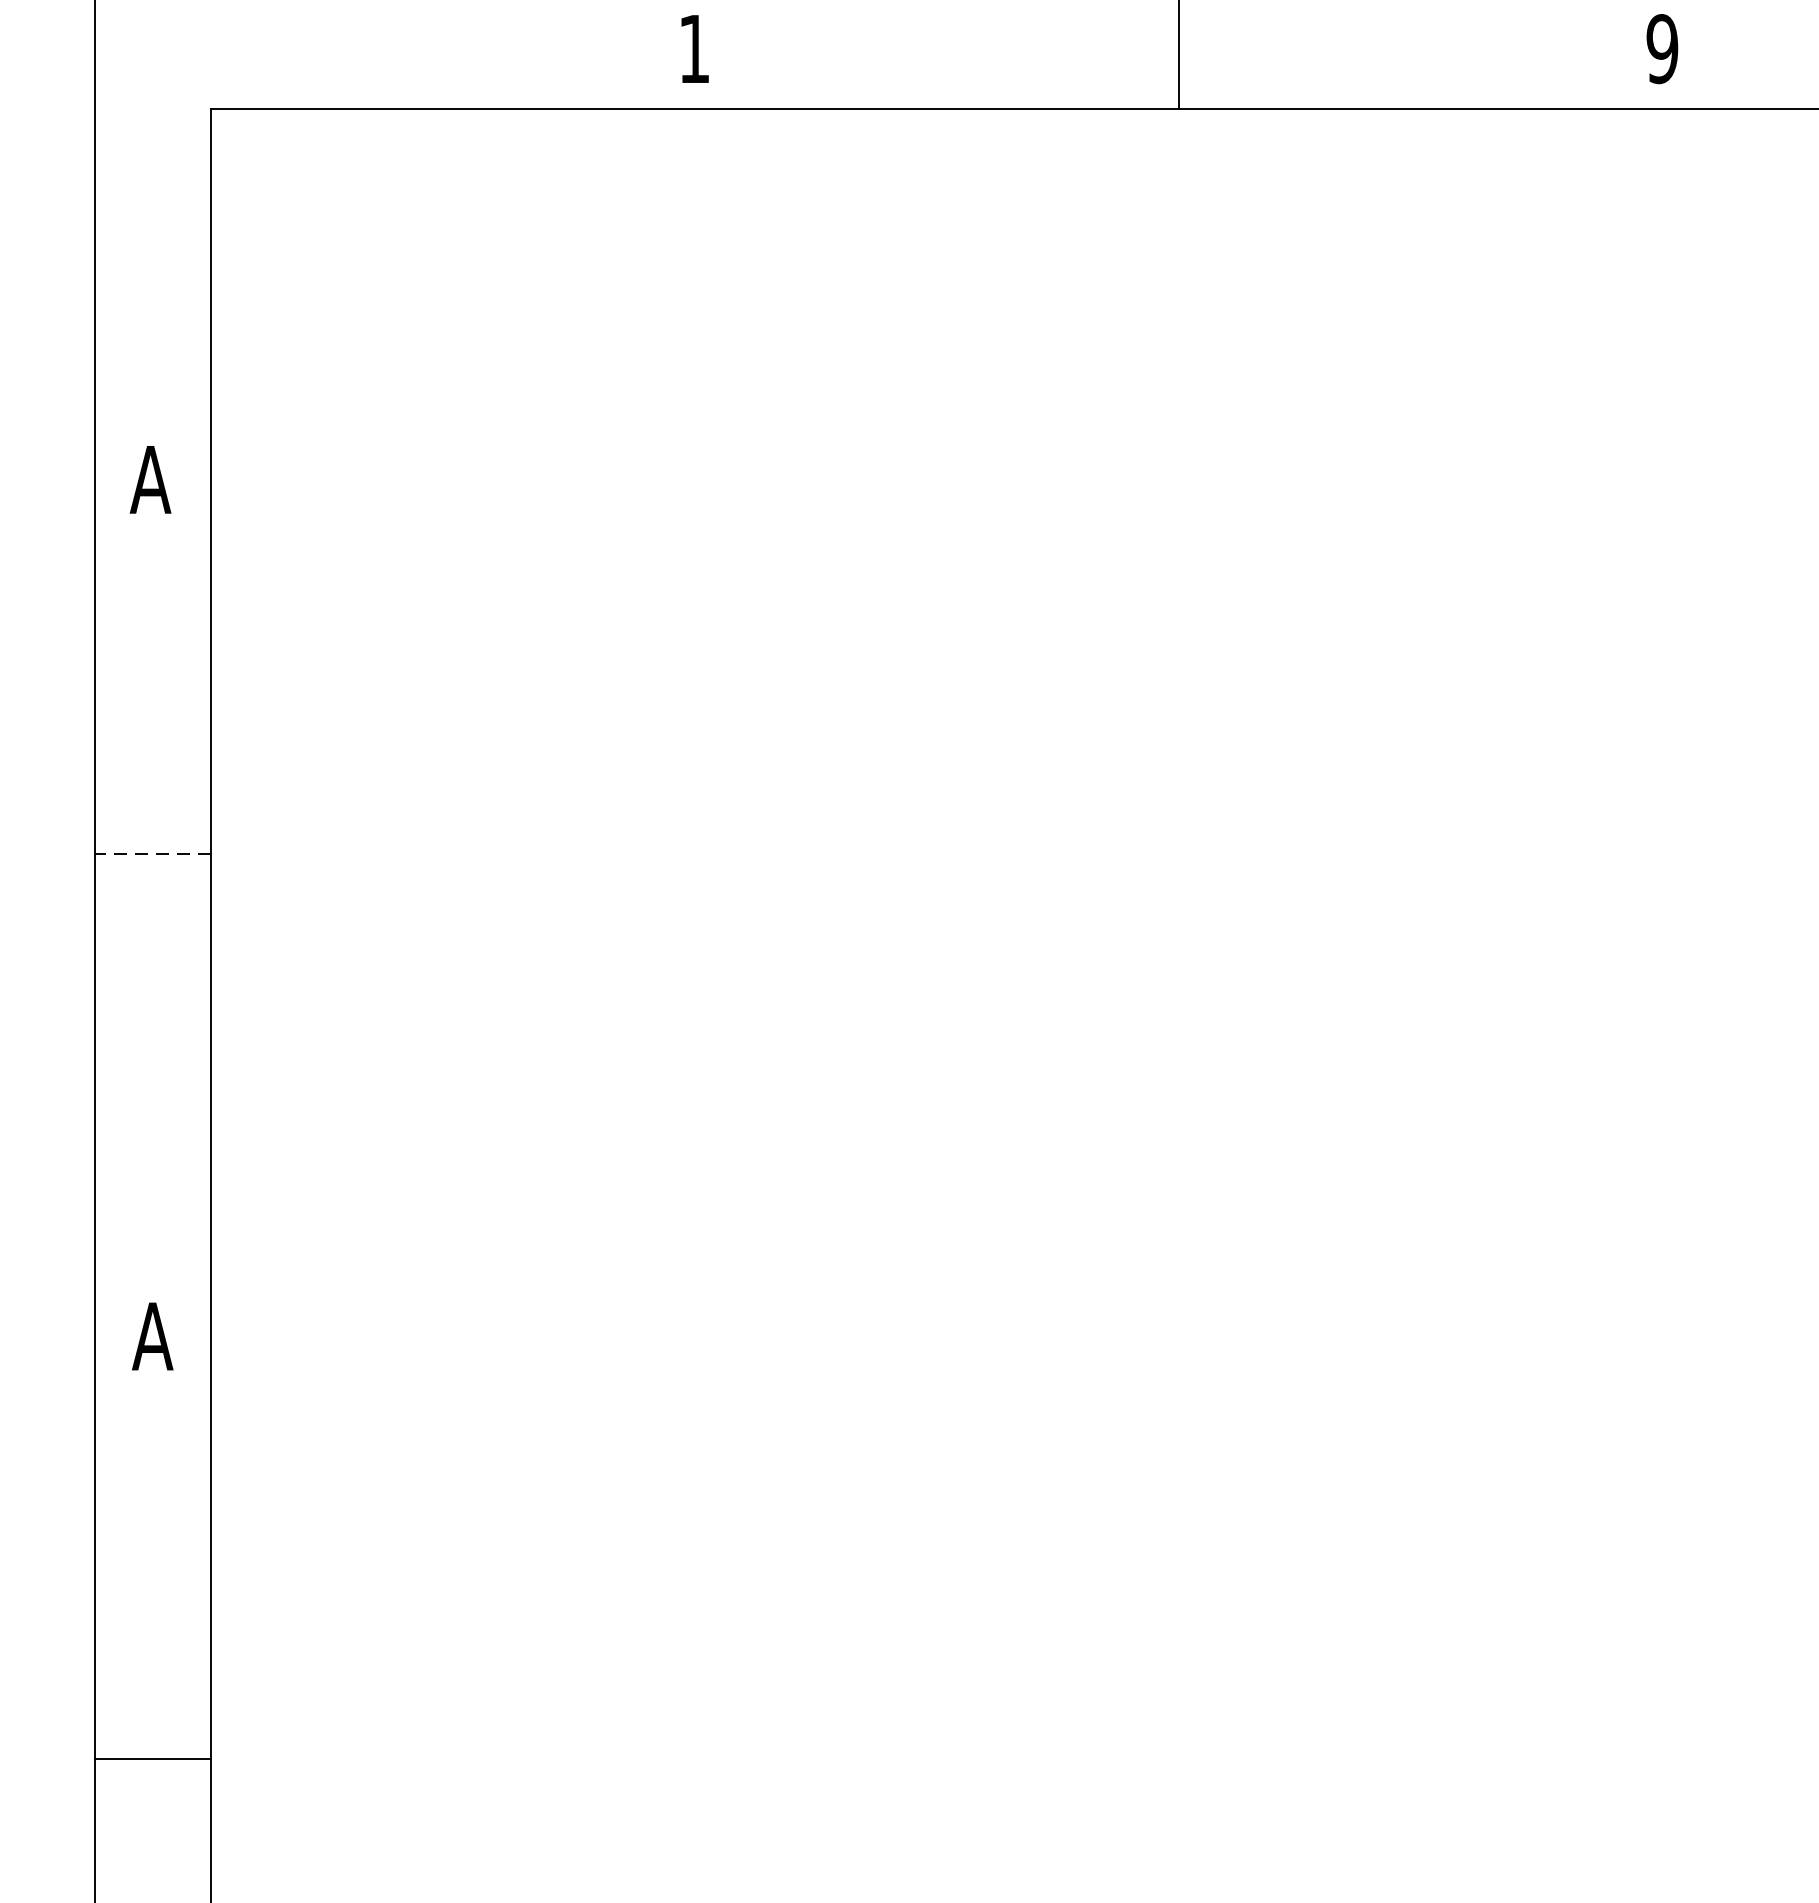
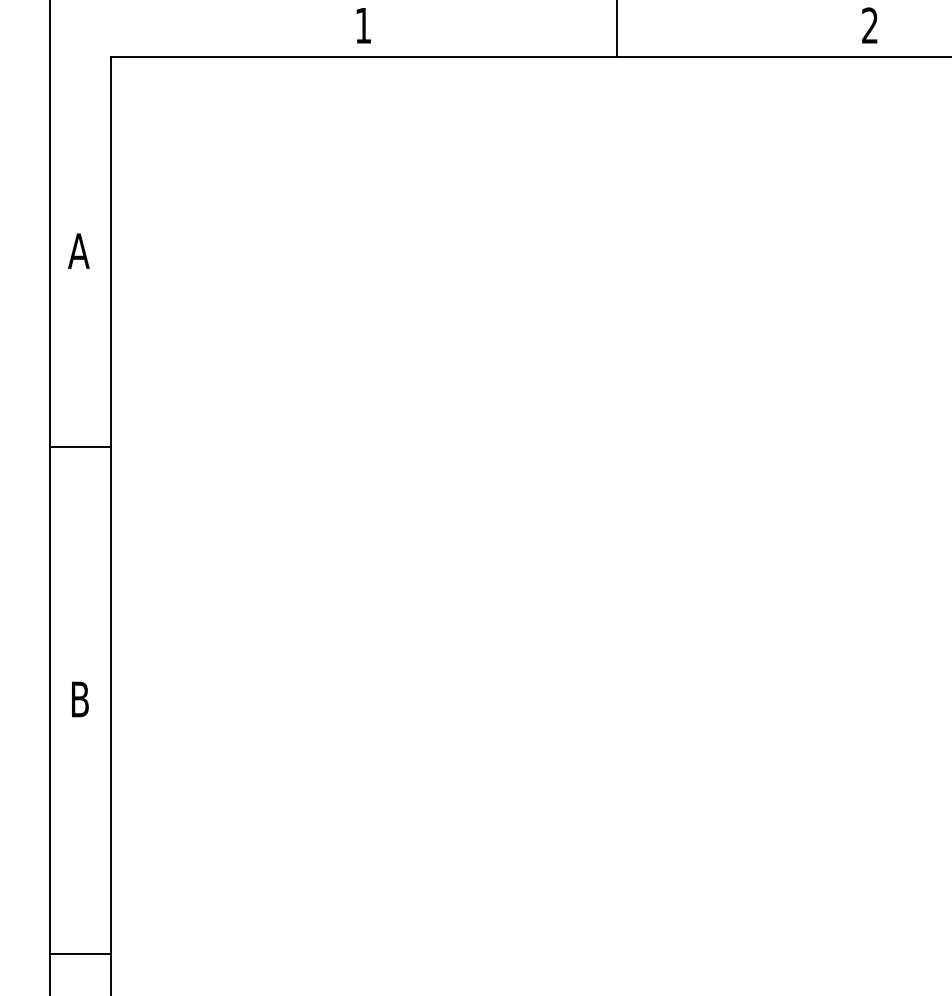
text: (1661, 48) -> (869, 25), 9 -> 2
line: (151, 854) -> (79, 447), dashed -> solid
text: (151, 1336) -> (79, 699), A -> B
line: (151, 1758) -> (79, 953), moved

